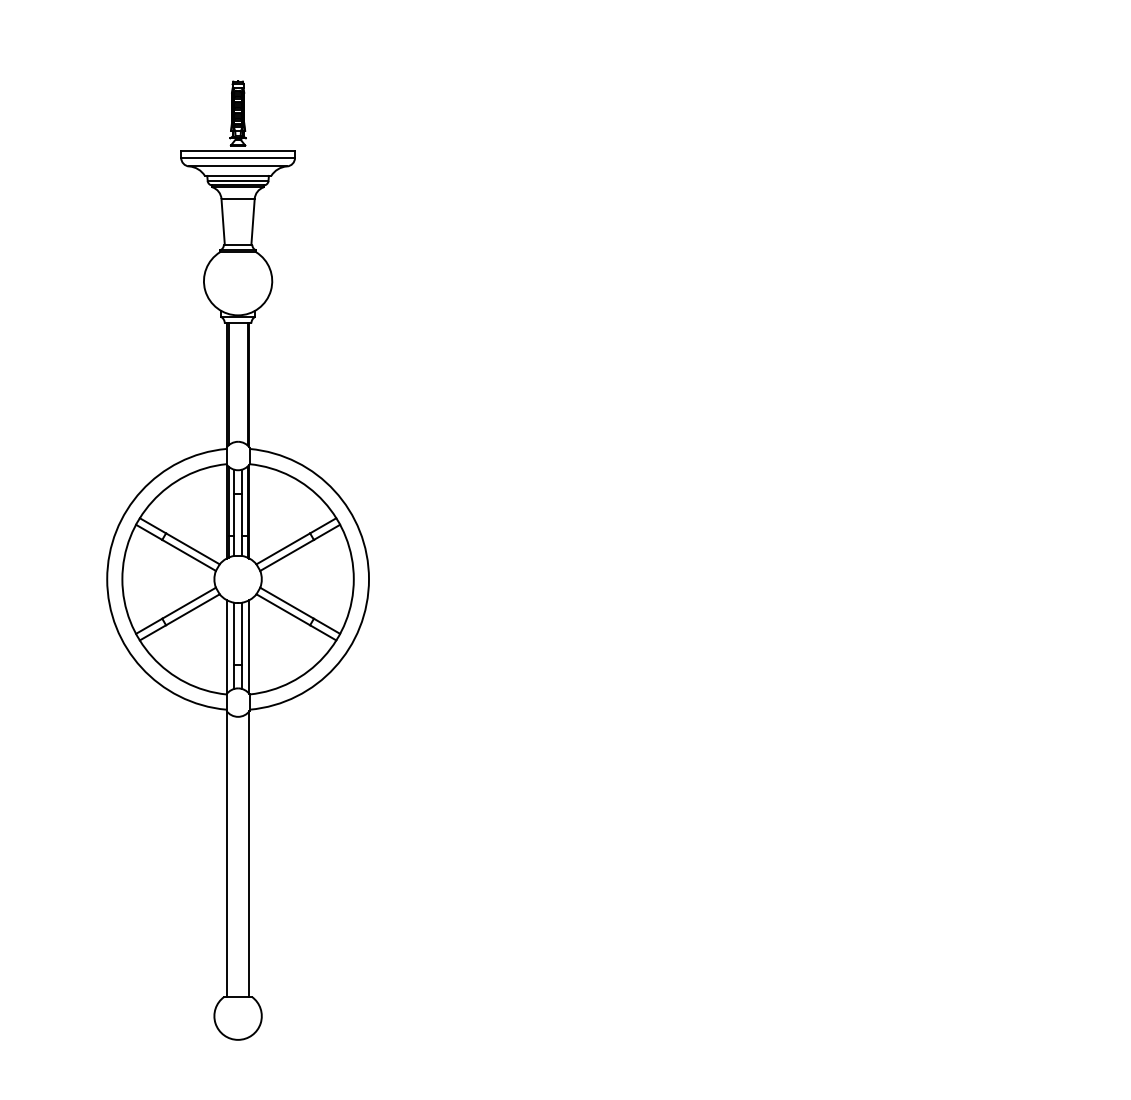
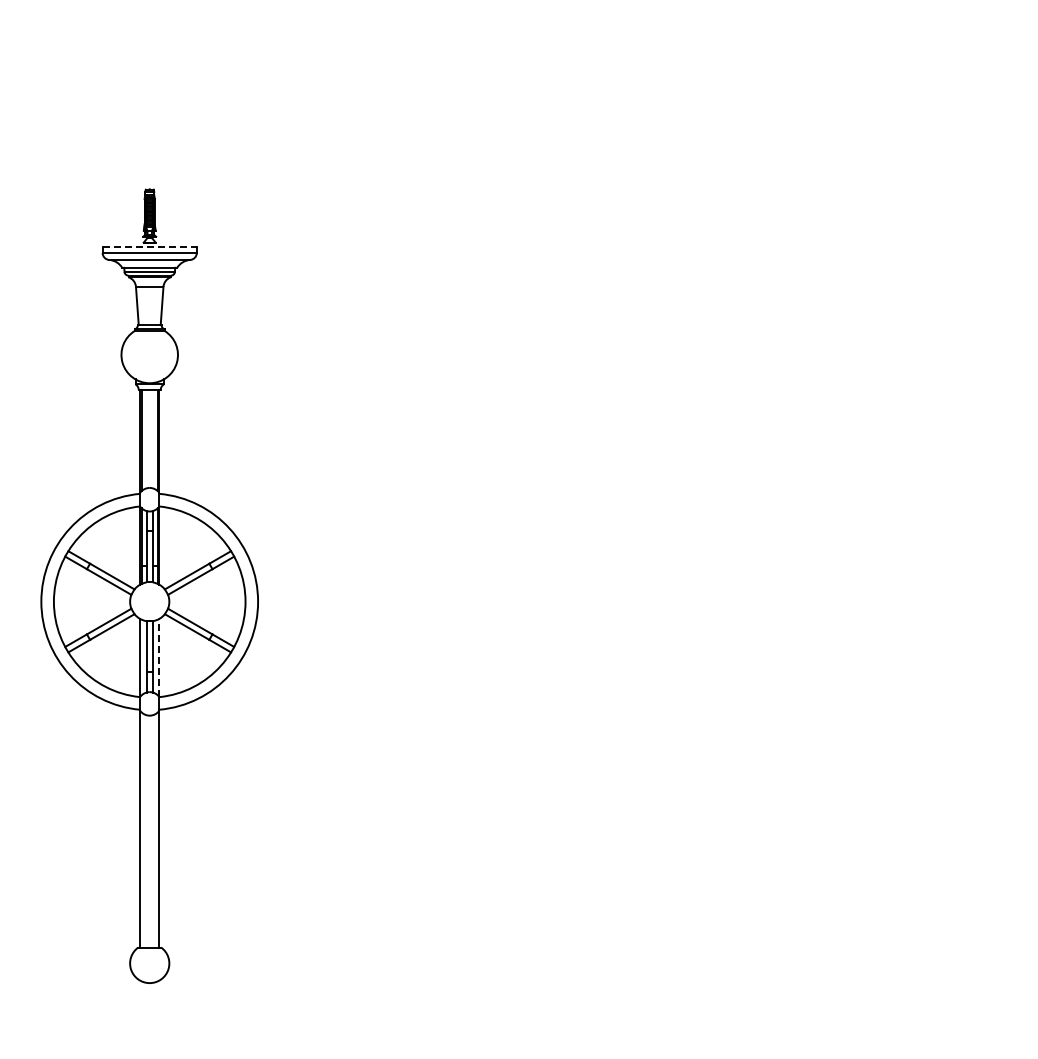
line: (239, 151) -> (150, 247), solid -> dashed
line: (249, 646) -> (159, 657), solid -> dashed

